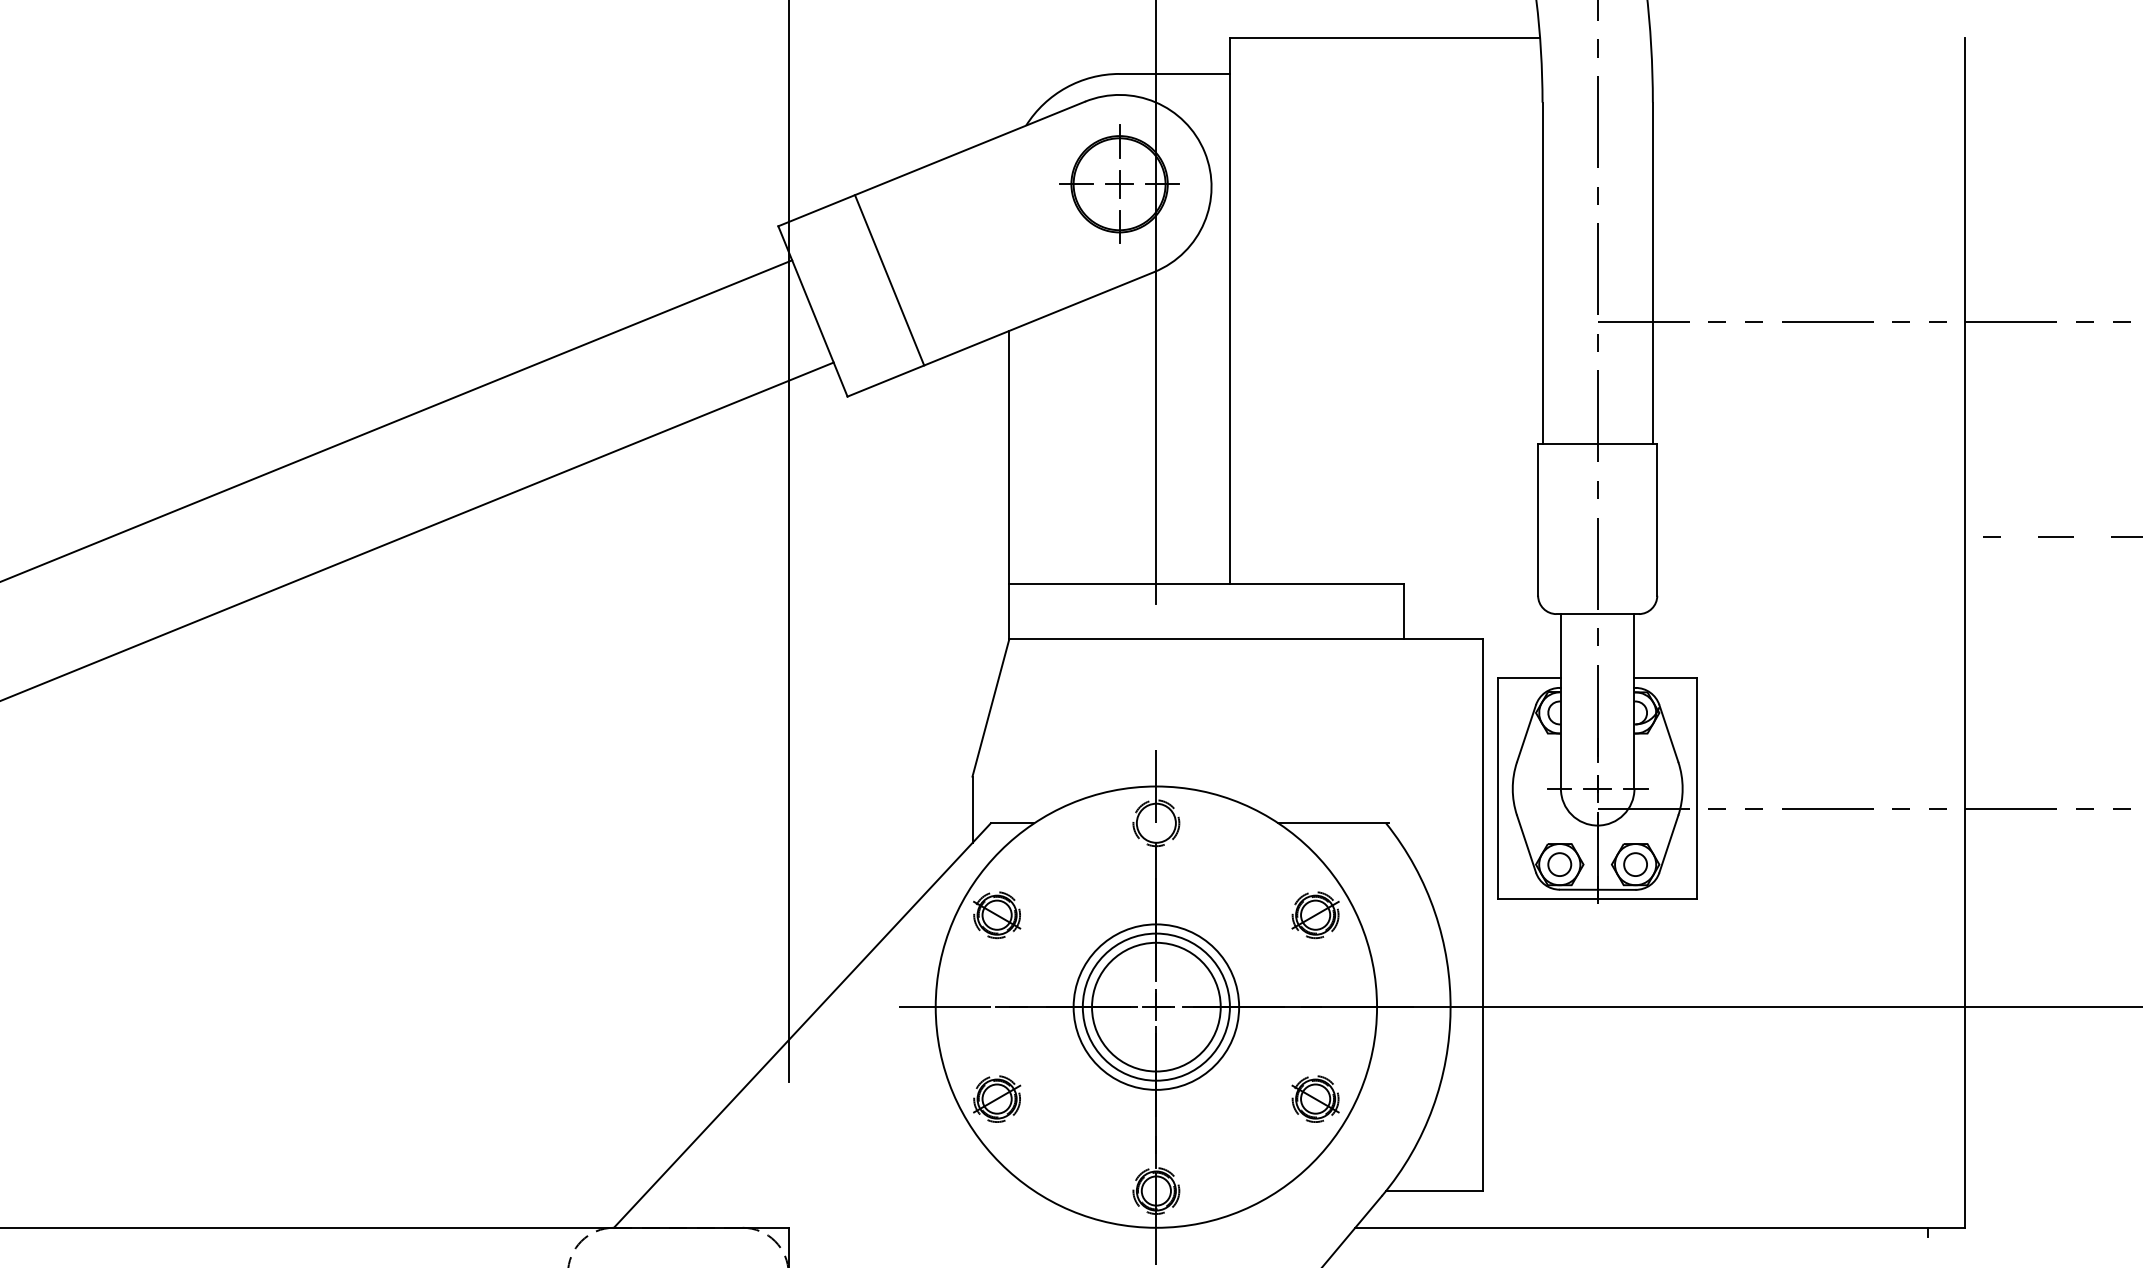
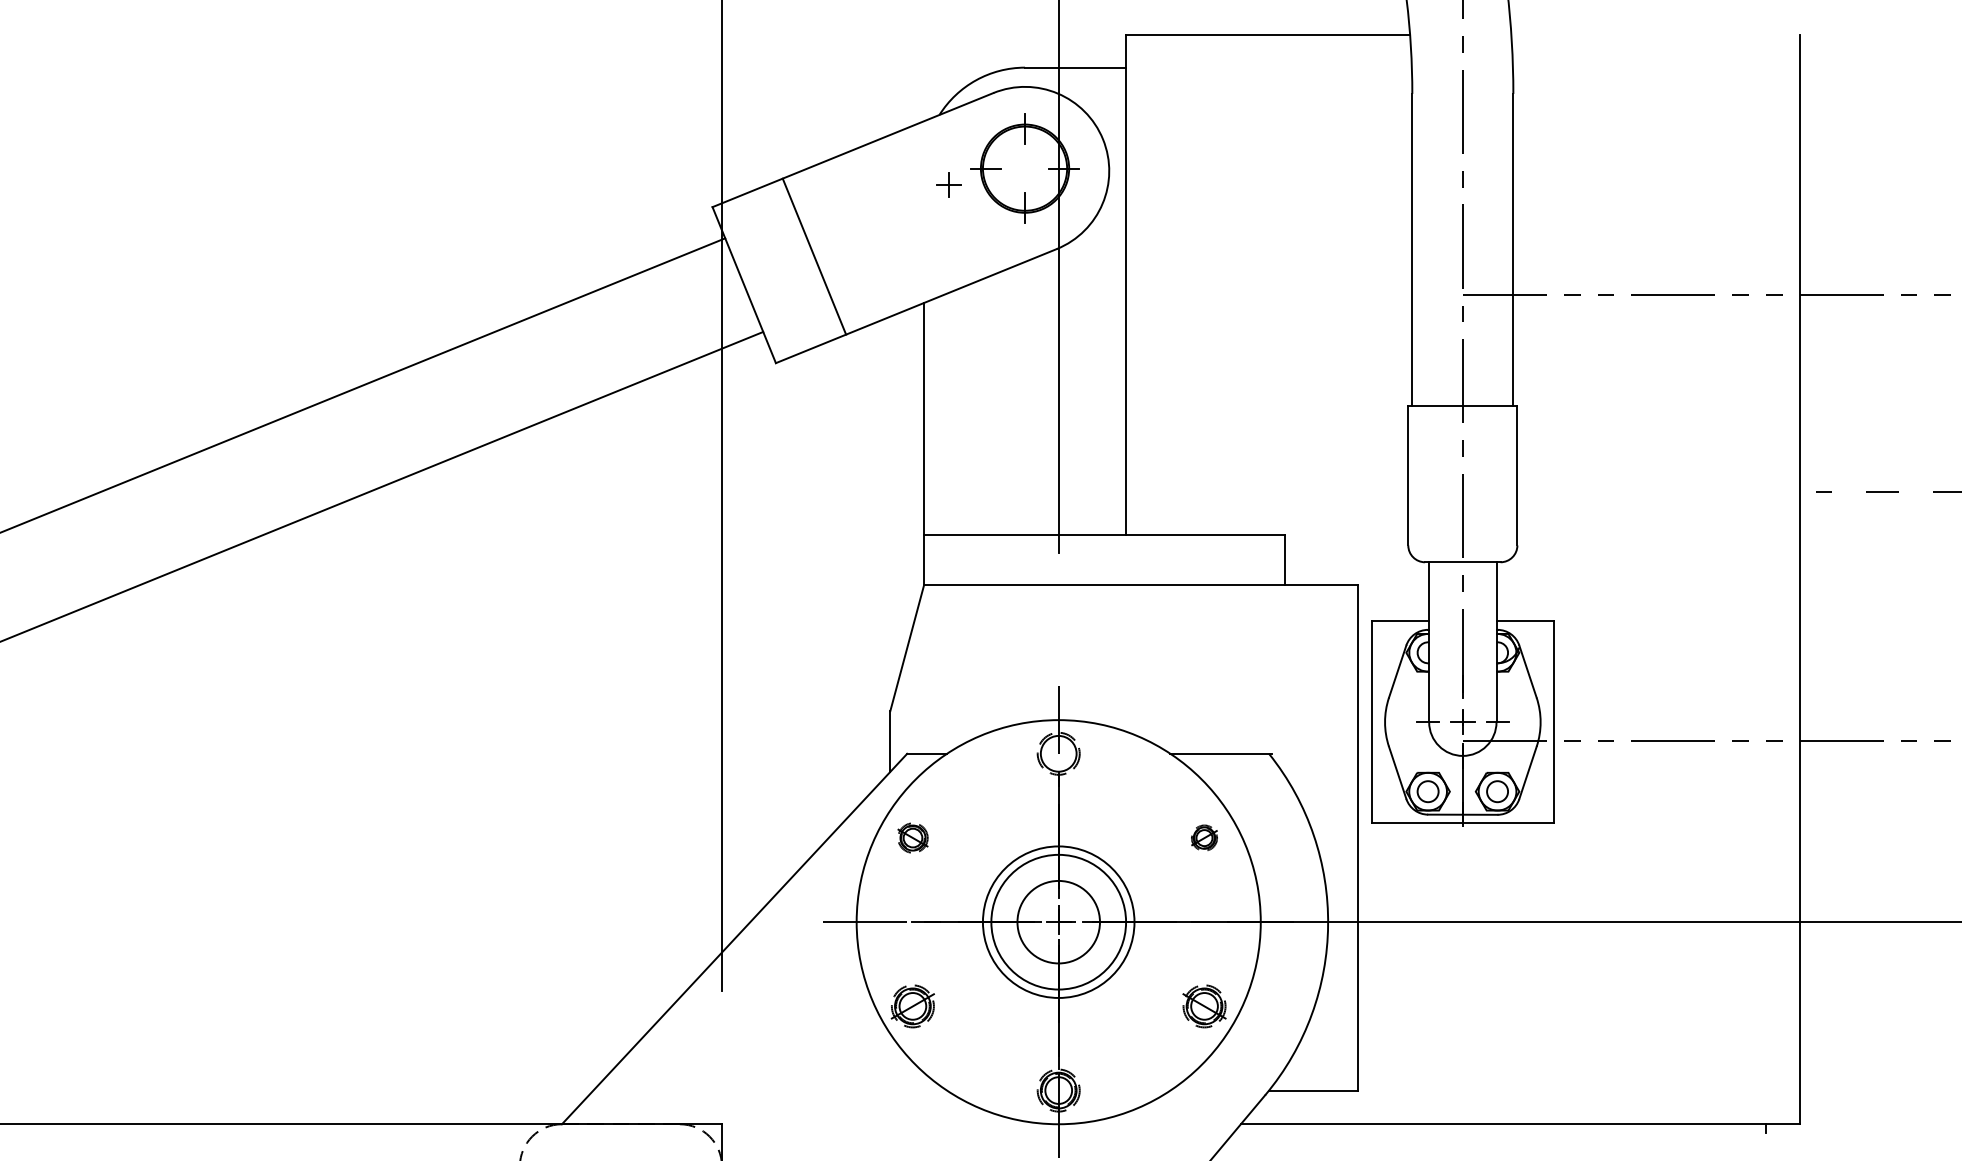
part: (1119, 184) -> (948, 185), moved
part: (997, 915) -> (913, 838), size x0.7
part: (1315, 915) -> (1204, 838), size x0.6
circle: (1156, 1006) -> (1058, 921), size x0.7

